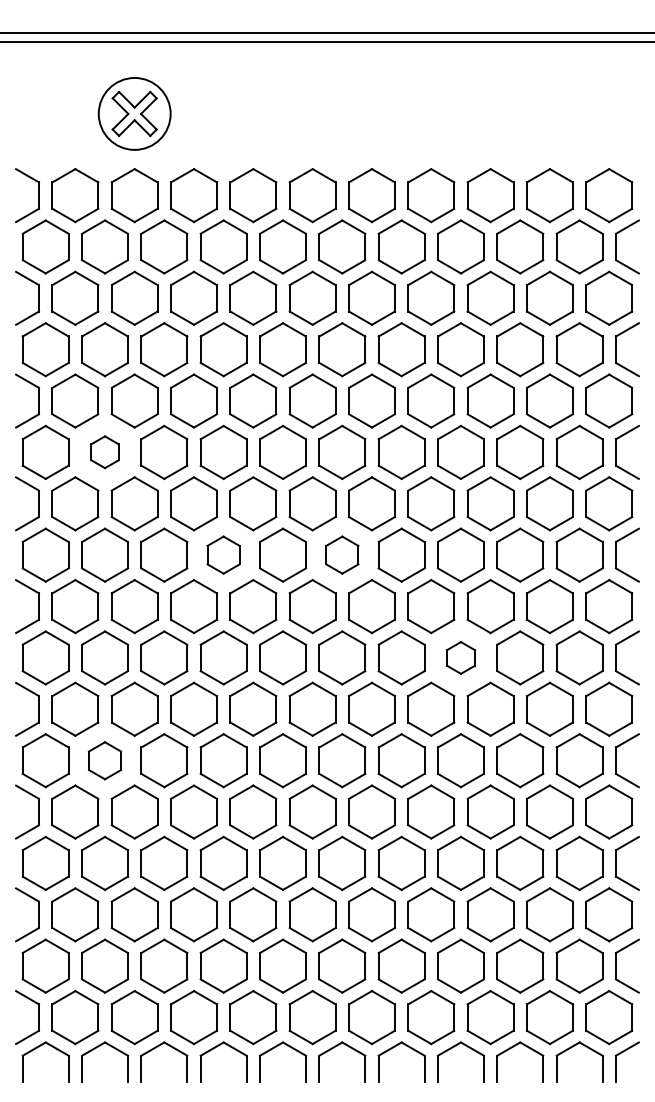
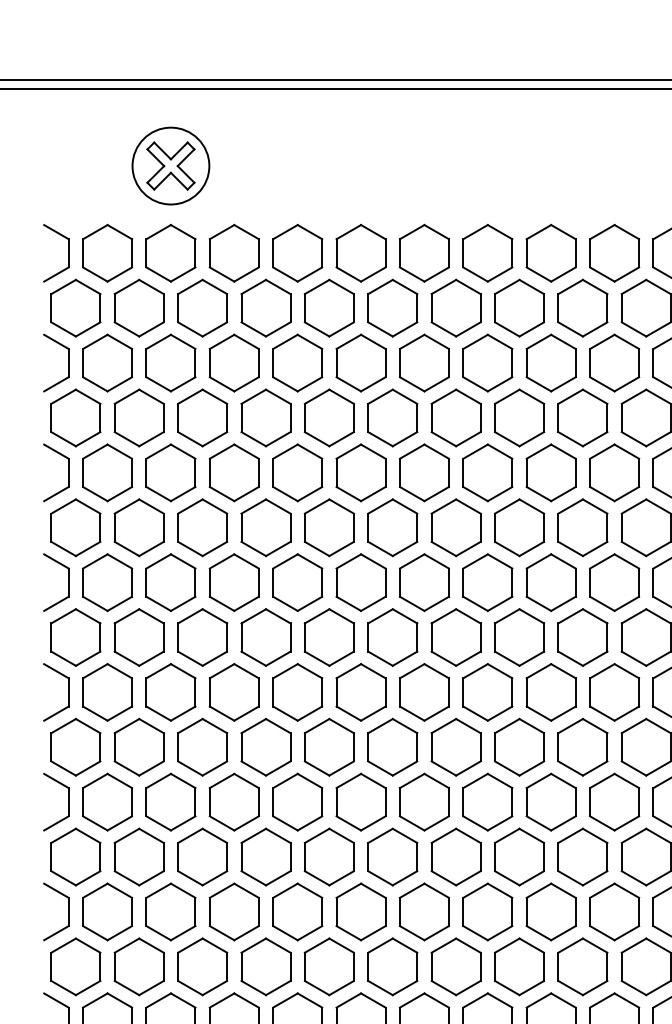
part: (104, 451) -> (138, 526), size x1.67
part: (223, 554) -> (265, 636), size x1.43
part: (342, 554) -> (392, 636), size x1.43
part: (460, 657) -> (519, 746), size x1.67
part: (104, 760) -> (138, 856), size x1.43

